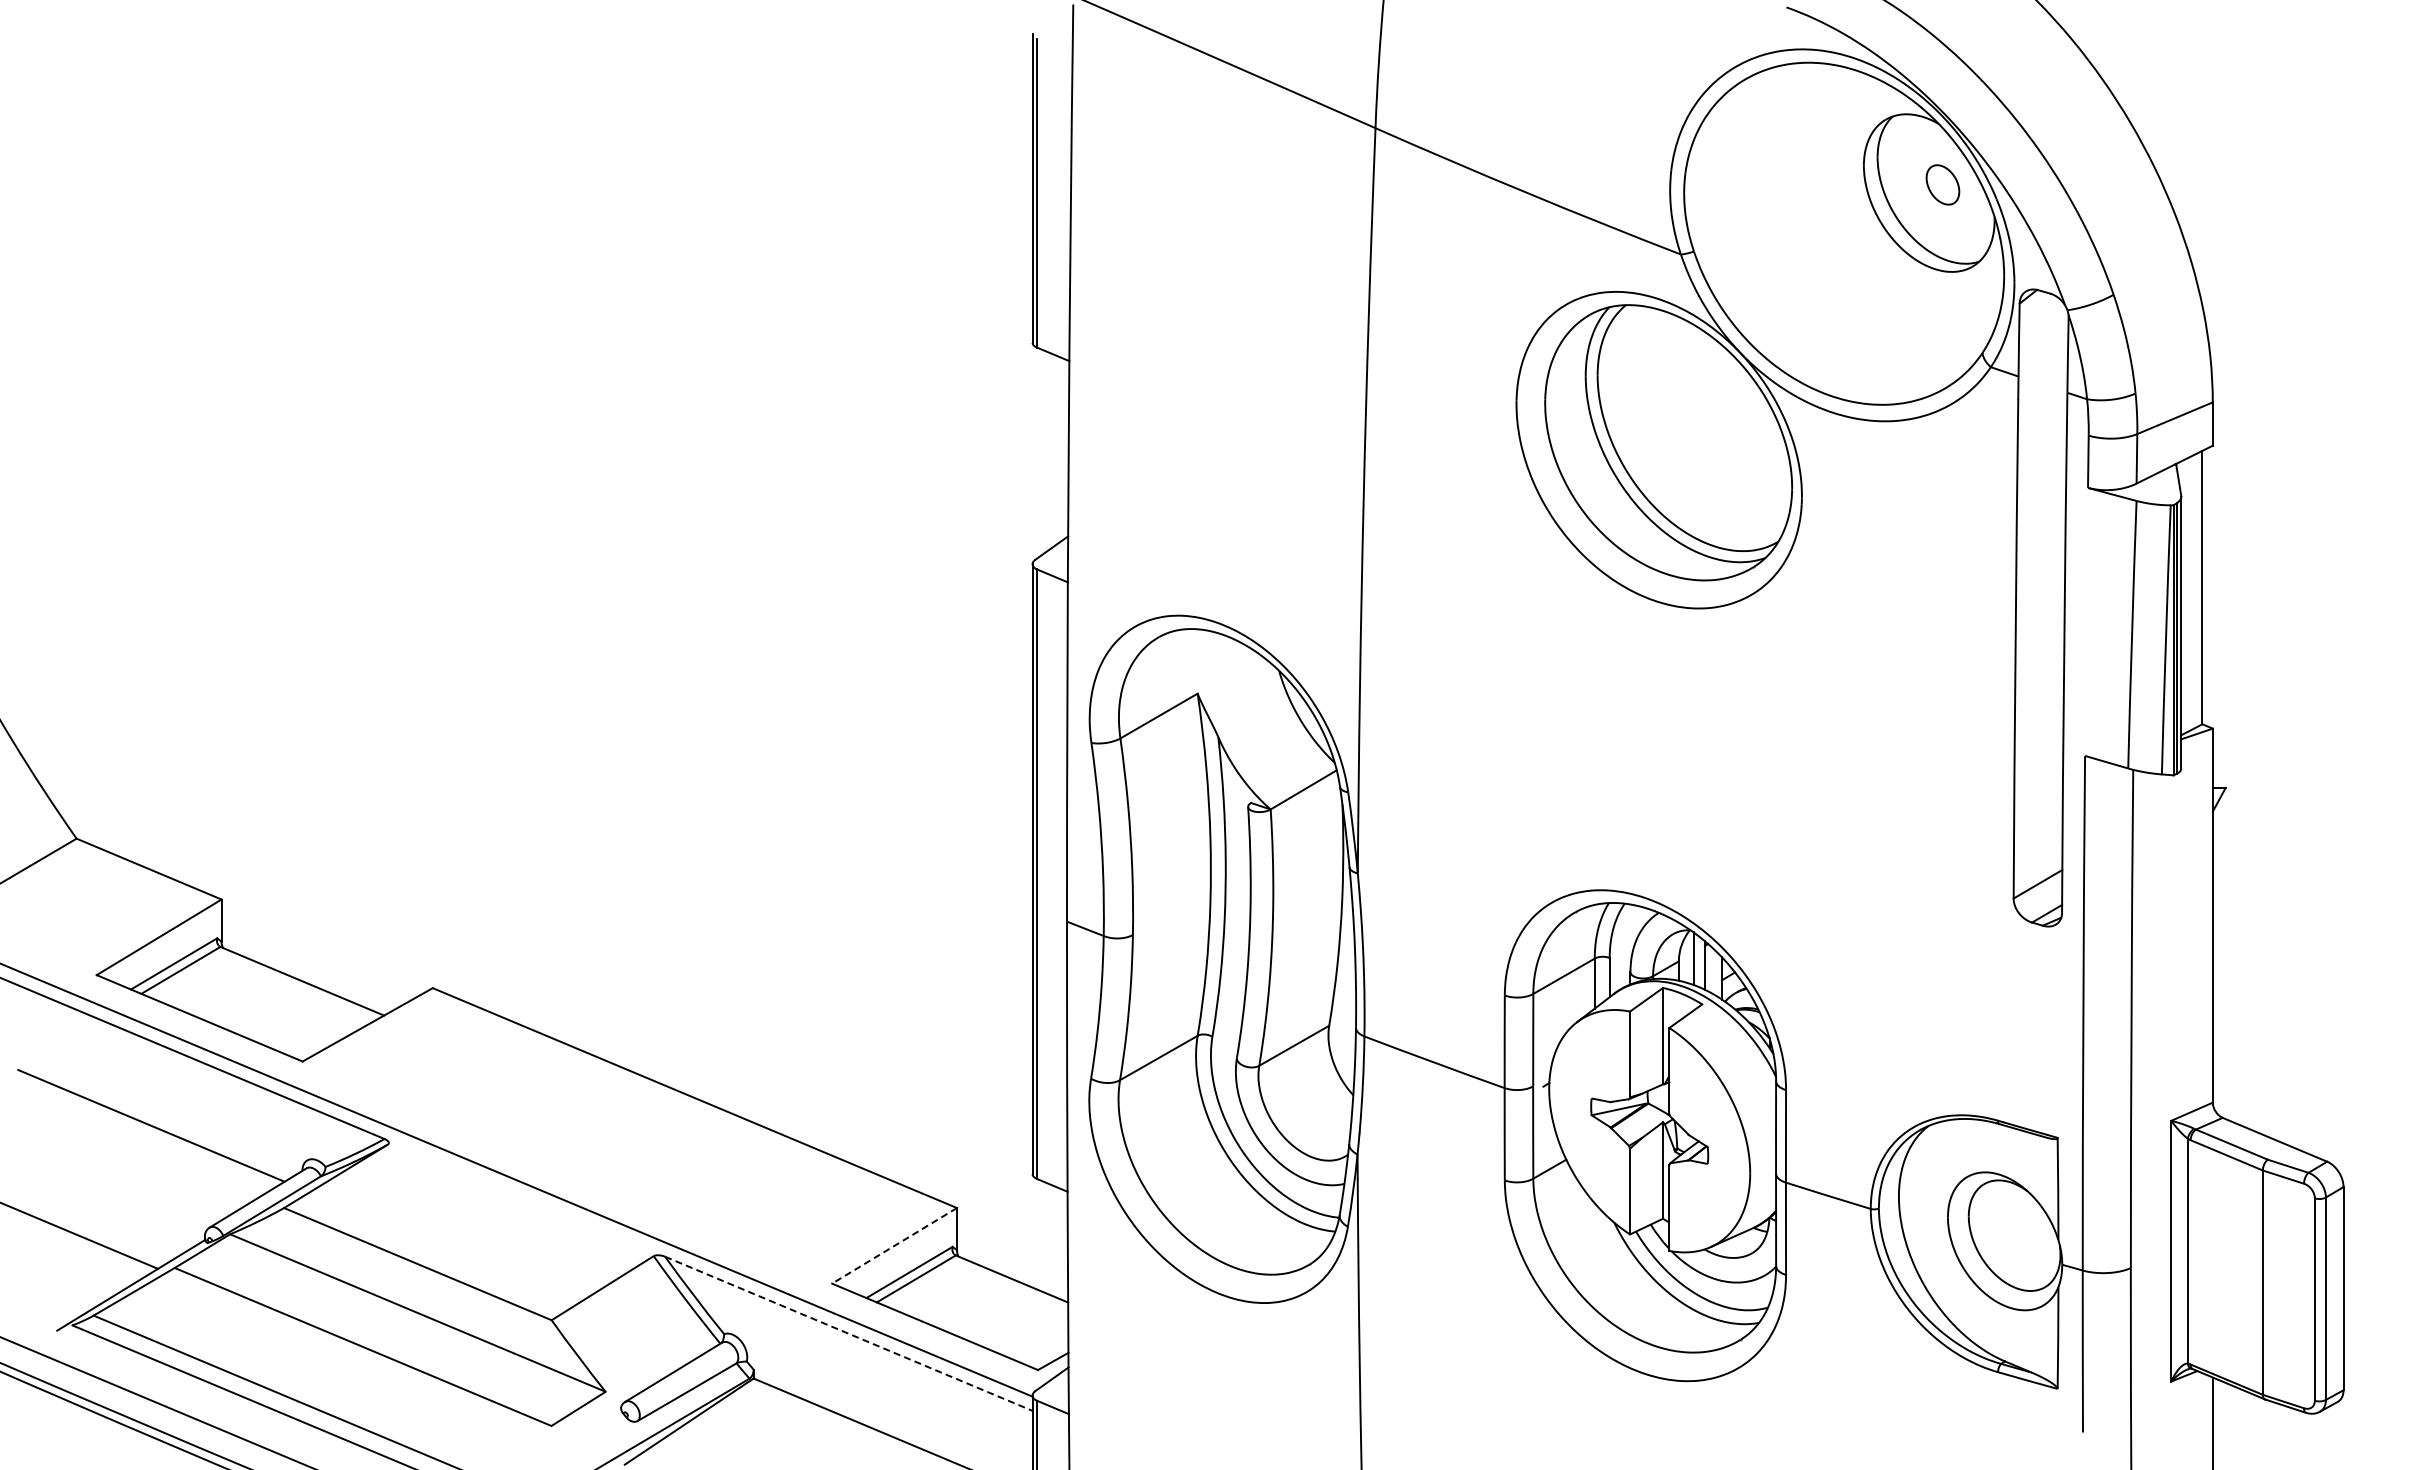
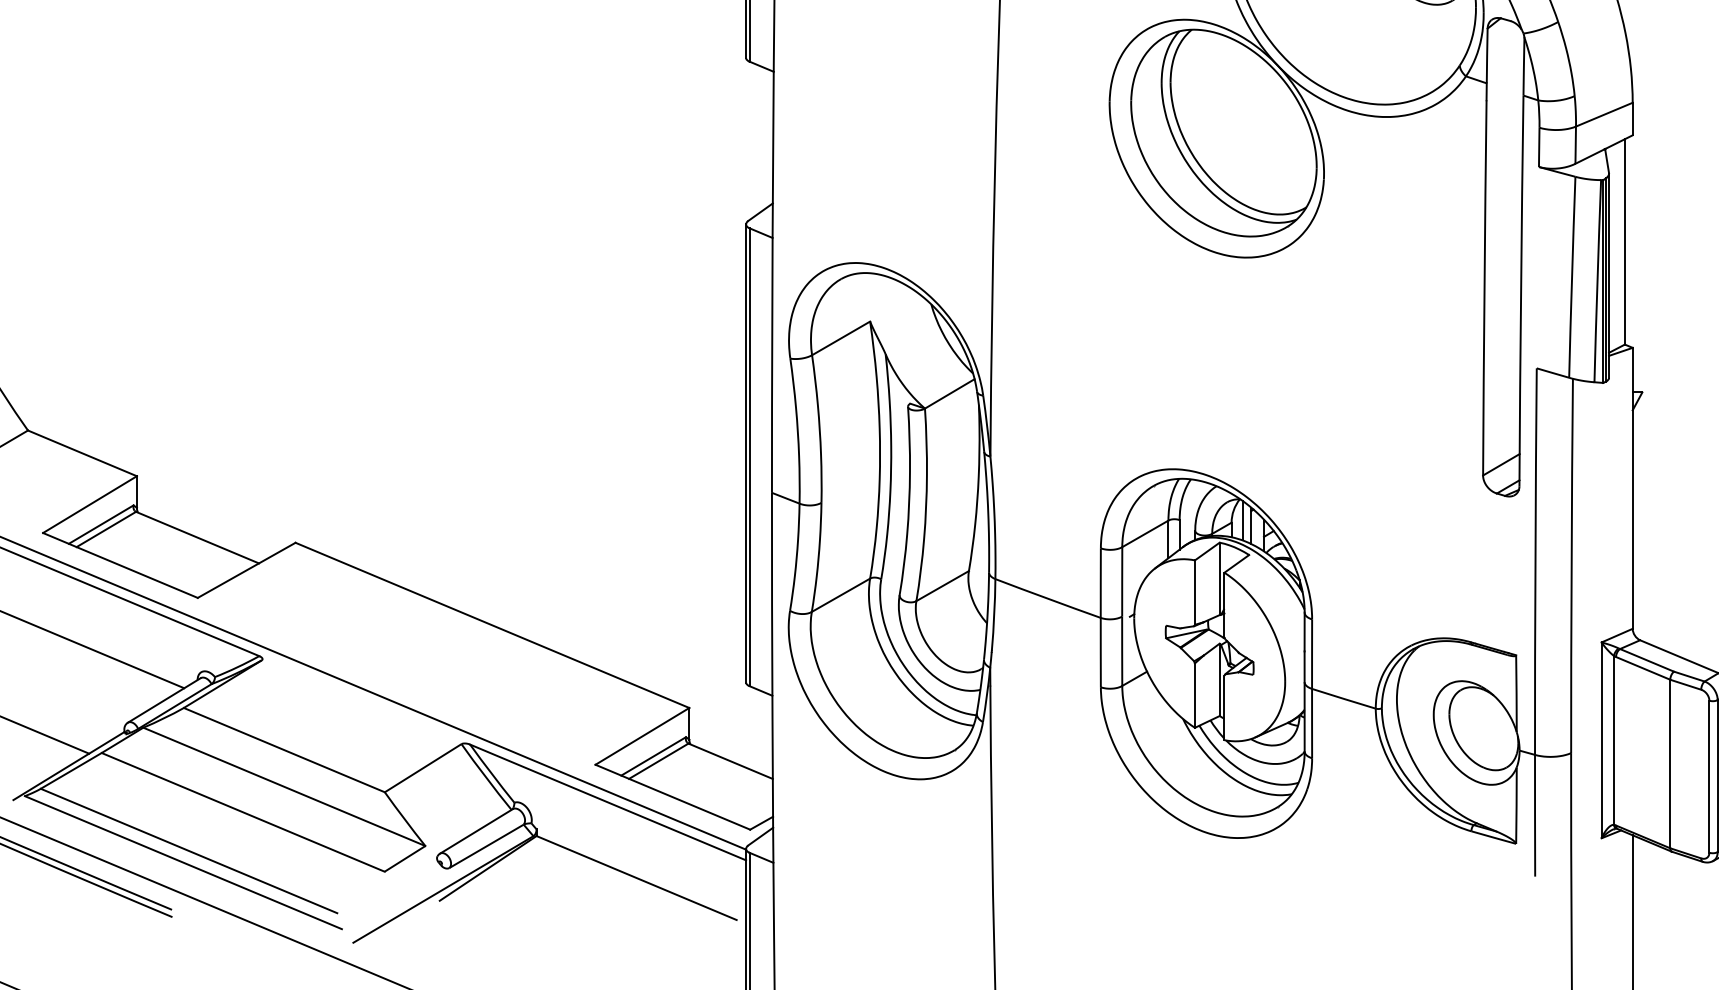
line: (894, 1245) -> (642, 736), dashed -> solid
line: (849, 1334) -> (608, 802), dashed -> solid

